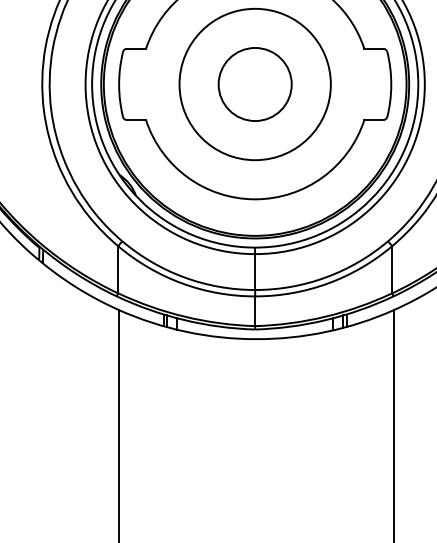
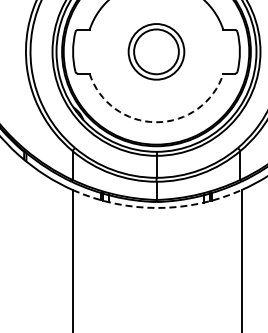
circle: (255, 83) -> (156, 51), size x0.6
arc: (255, 199) -> (156, 122), solid -> dashed
arc: (256, 340) -> (157, 208), solid -> dashed

